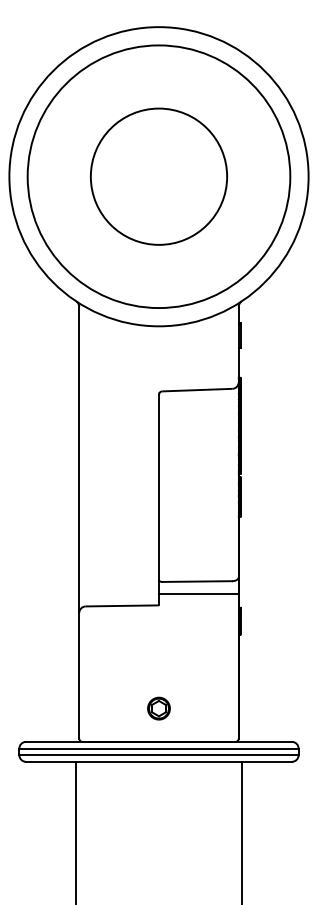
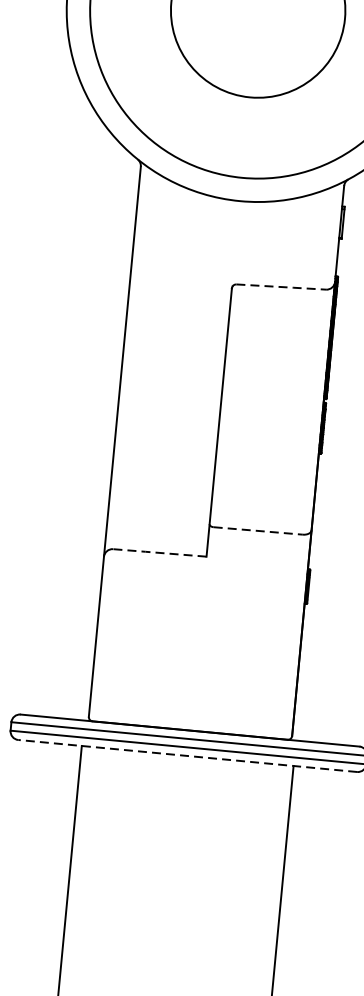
line: (197, 390) -> (281, 287), solid -> dashed
line: (197, 581) -> (258, 530), solid -> dashed
line: (198, 594) -> (258, 547), removed
line: (121, 605) -> (158, 552), solid -> dashed
part: (158, 708) -> (193, 687), removed
line: (159, 761) -> (188, 755), solid -> dashed

